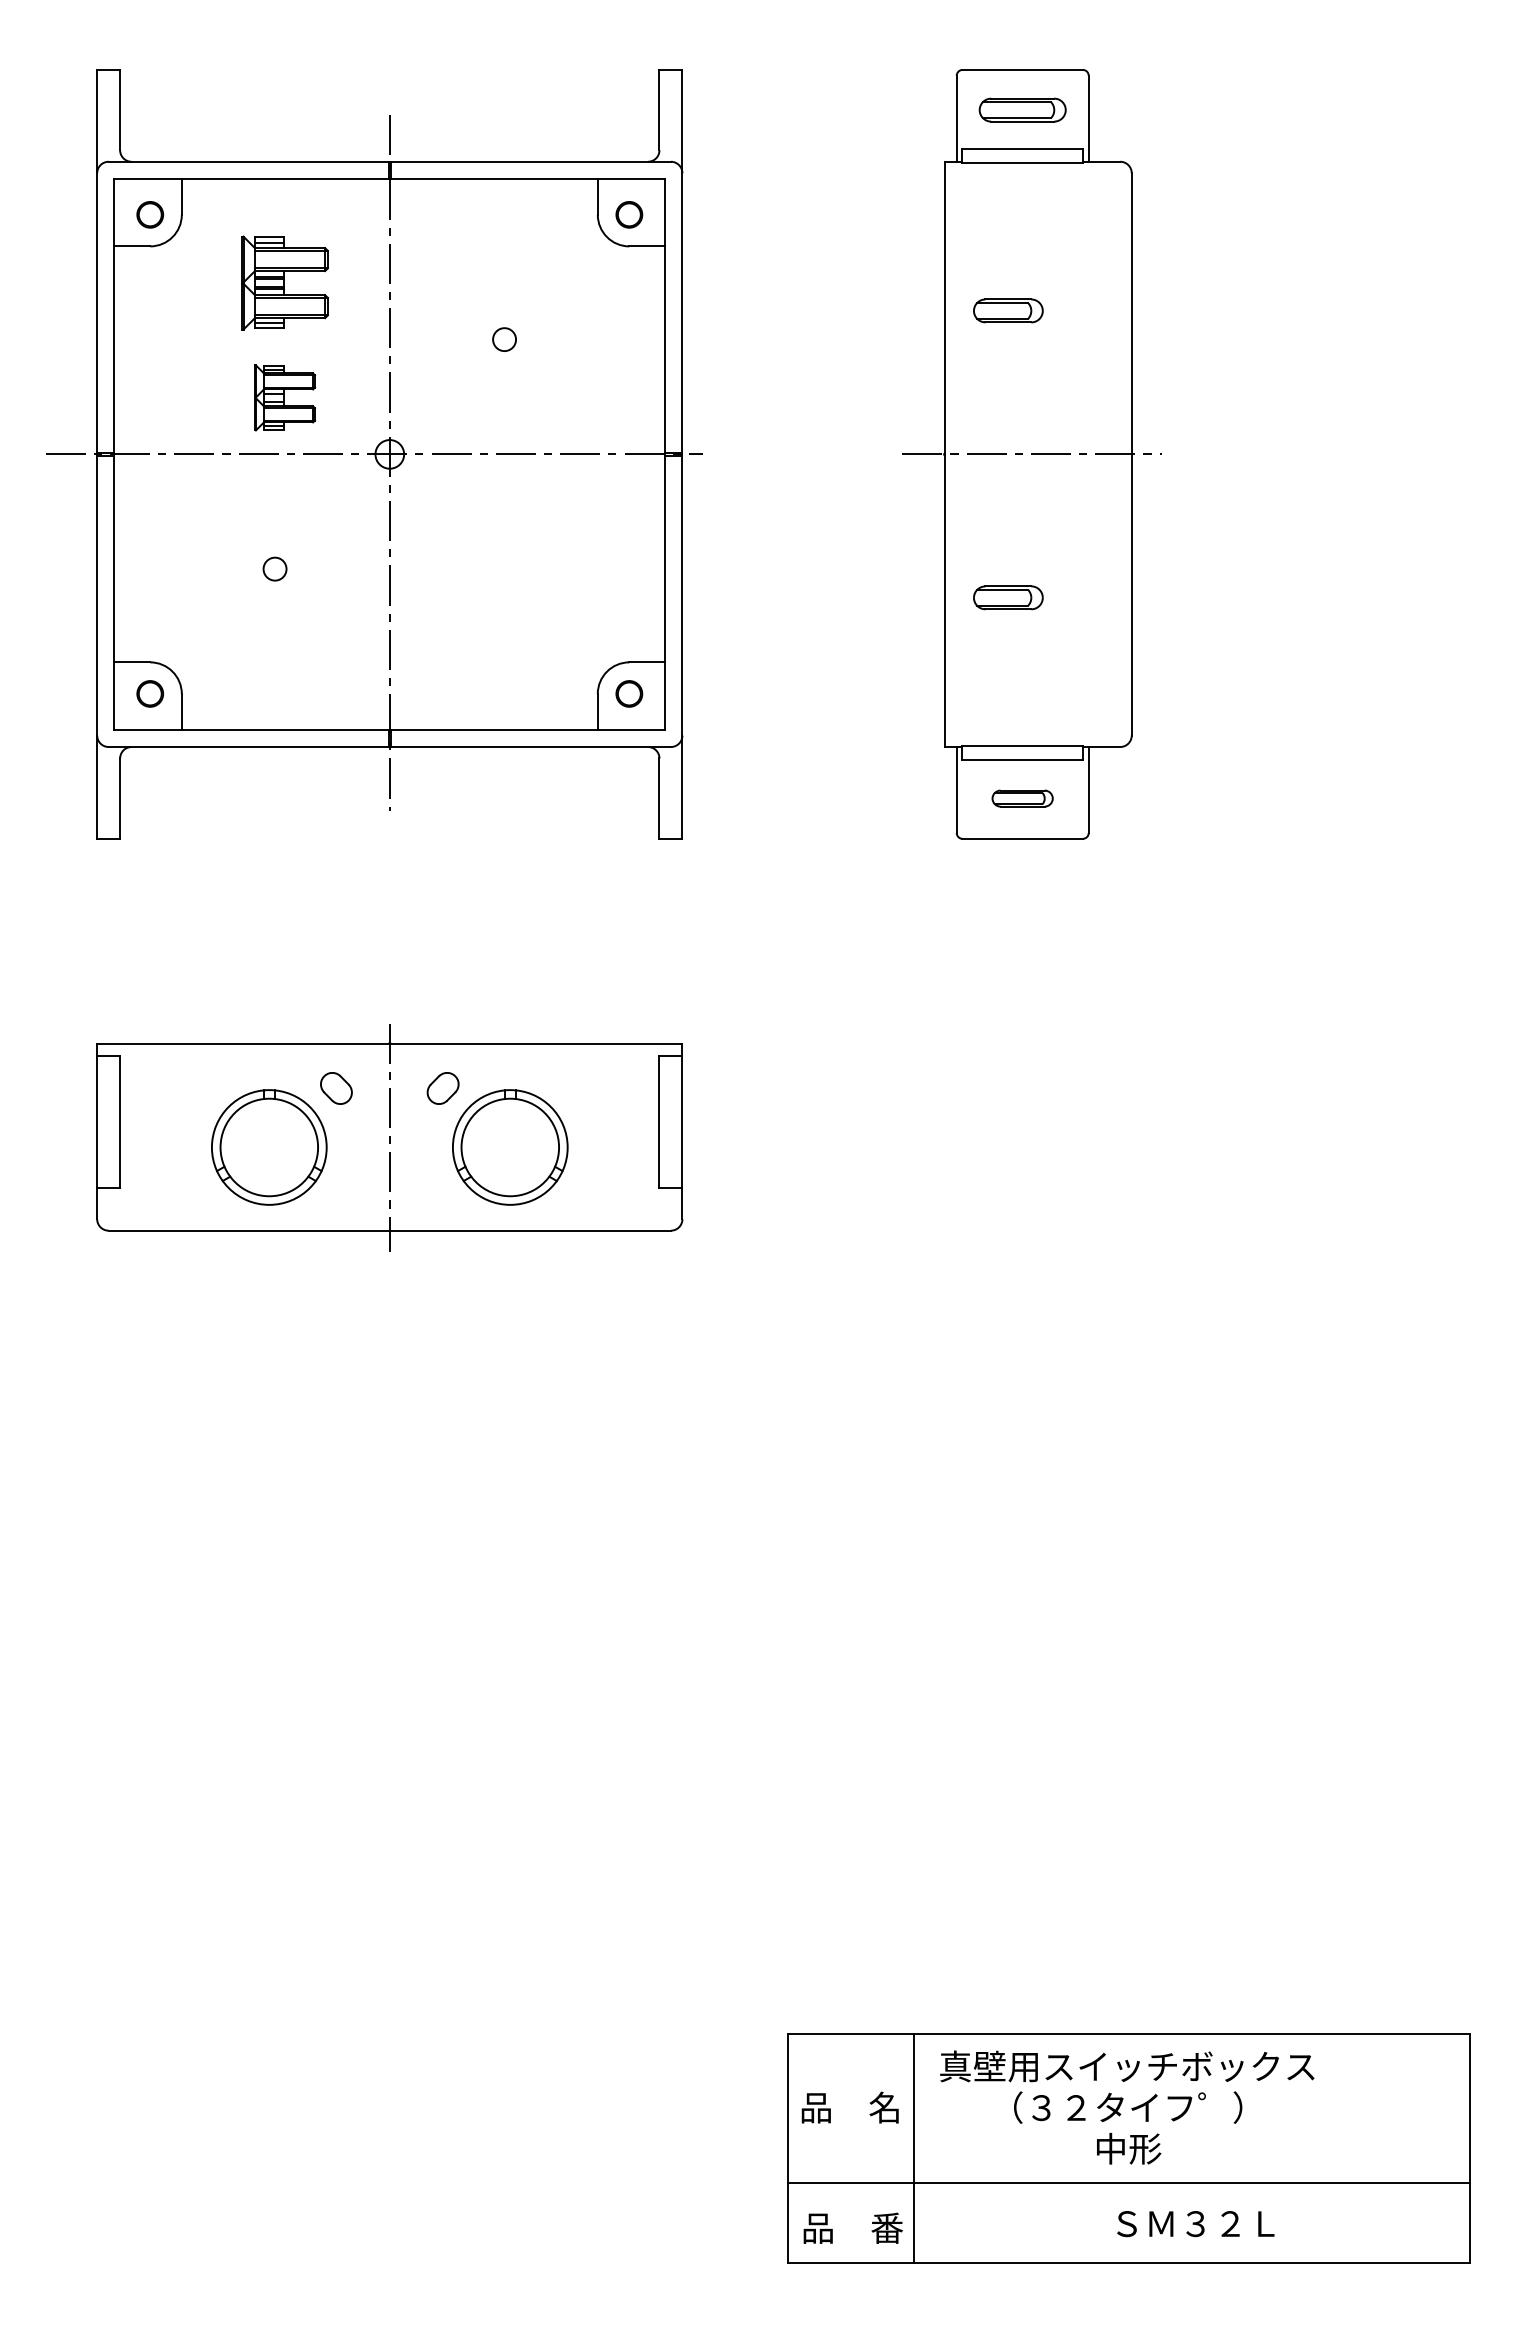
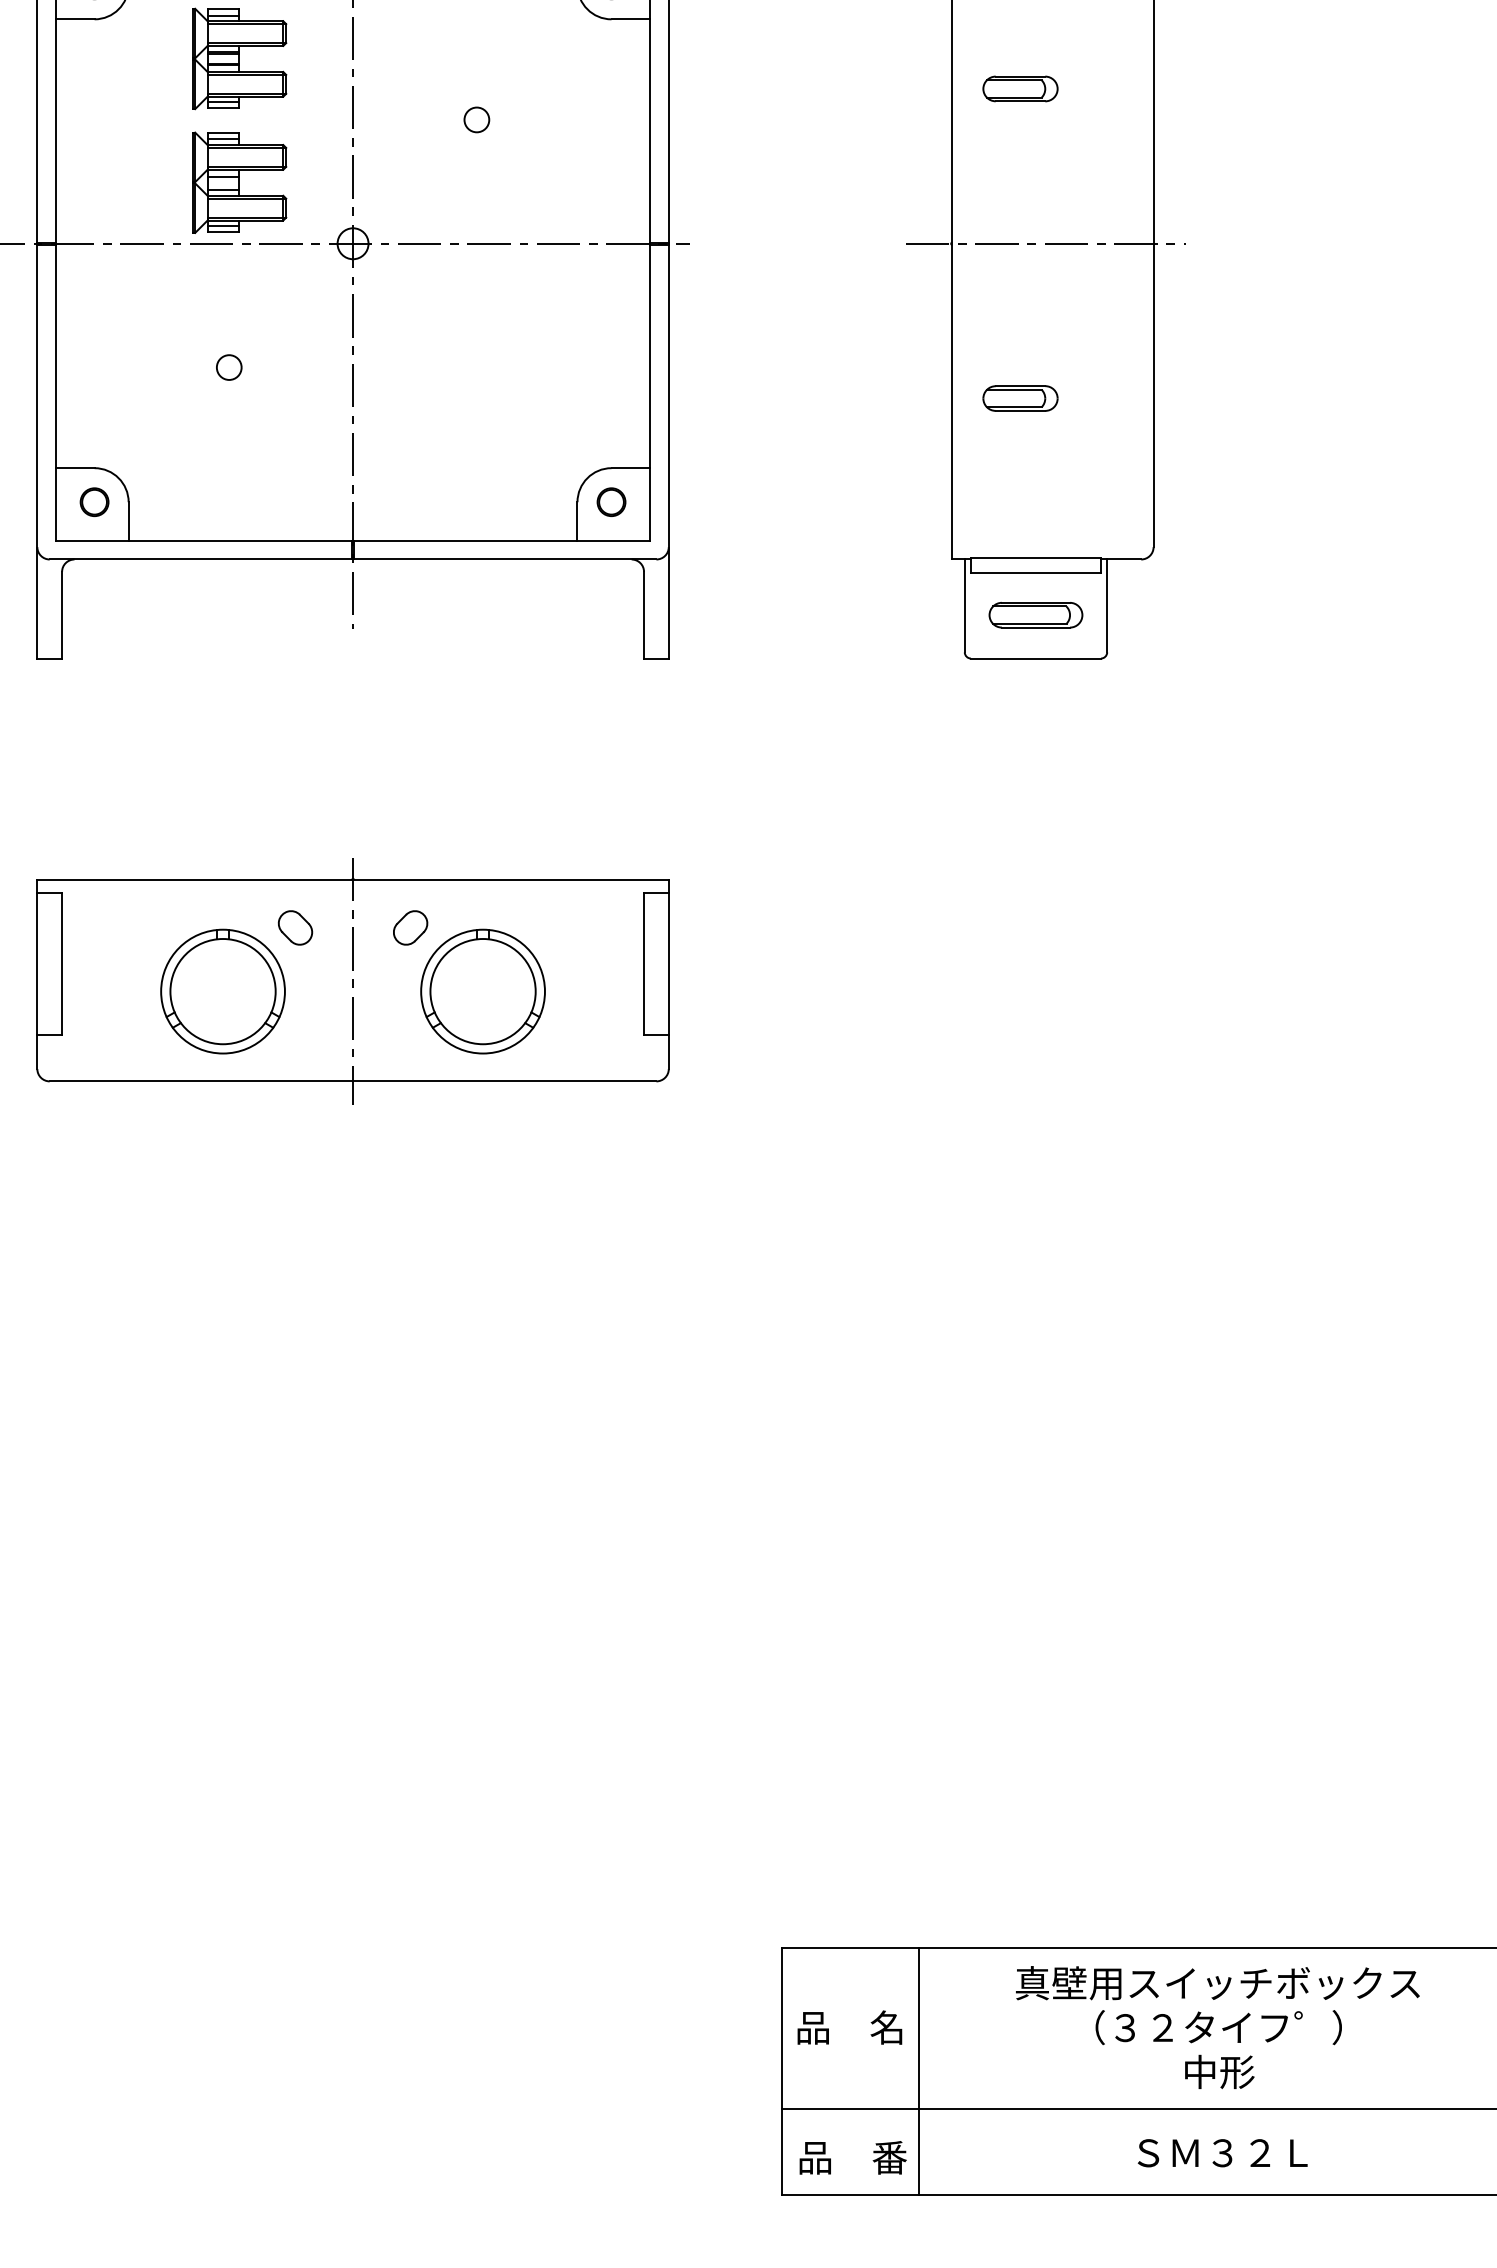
part: (284, 397) -> (239, 182), size x1.43
part: (1022, 798) -> (1035, 615), size x1.43
text: (1127, 2107) -> (1218, 2027), moved

